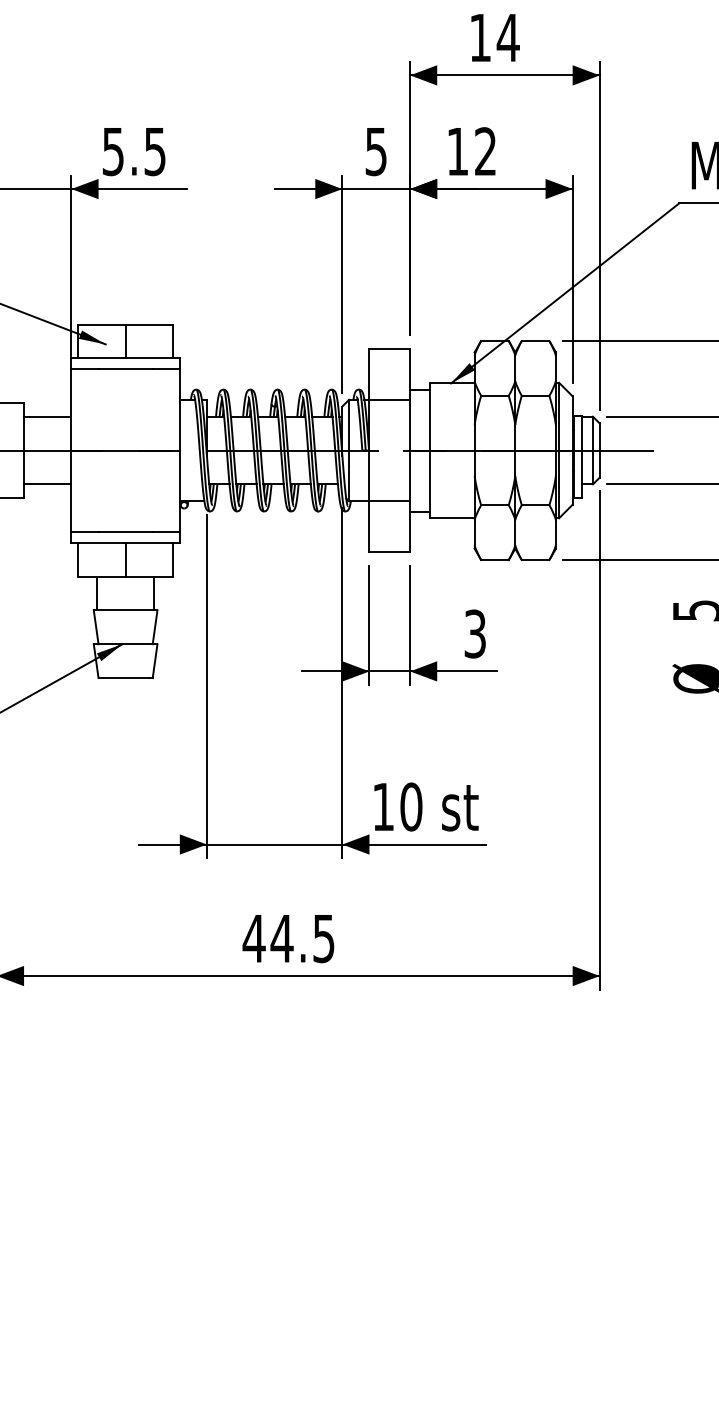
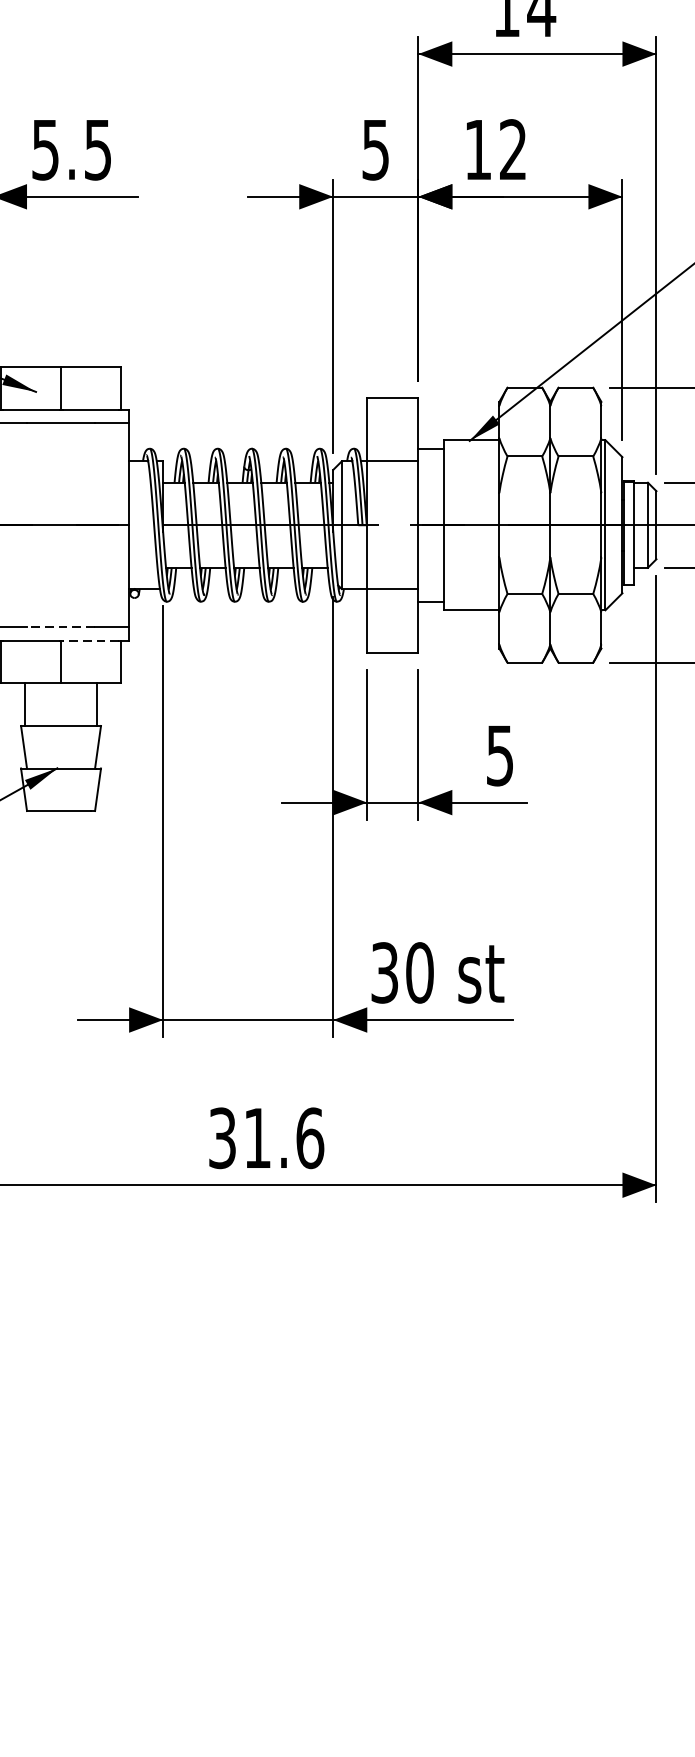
line: (125, 531) -> (60, 626), solid -> dashed
line: (149, 542) -> (91, 640), solid -> dashed
text: (475, 633) -> (500, 755), 3 -> 5
text: (383, 806) -> (384, 972), 10 -> 30
text: (288, 938) -> (265, 1138), 44.5 -> 31.6

